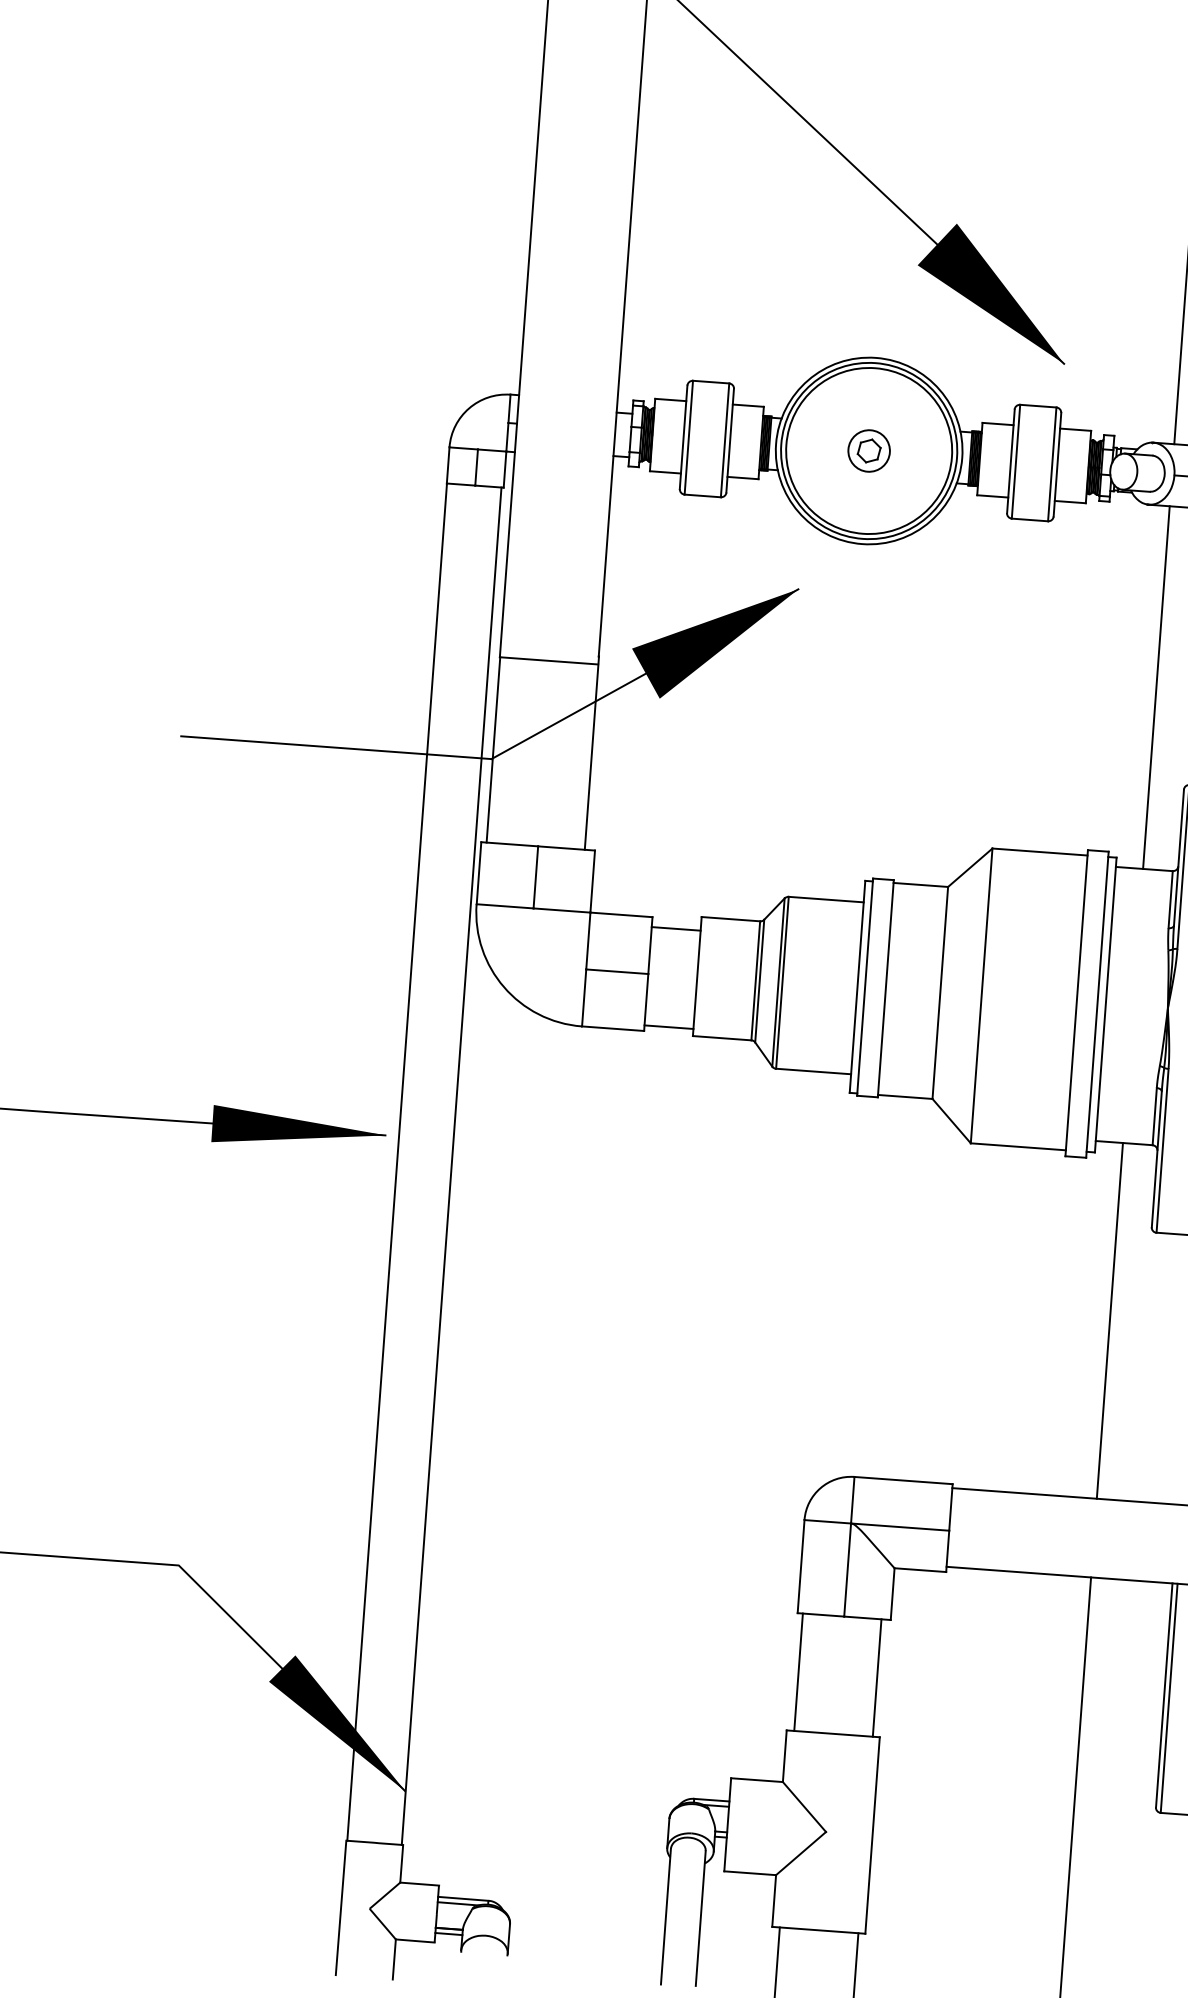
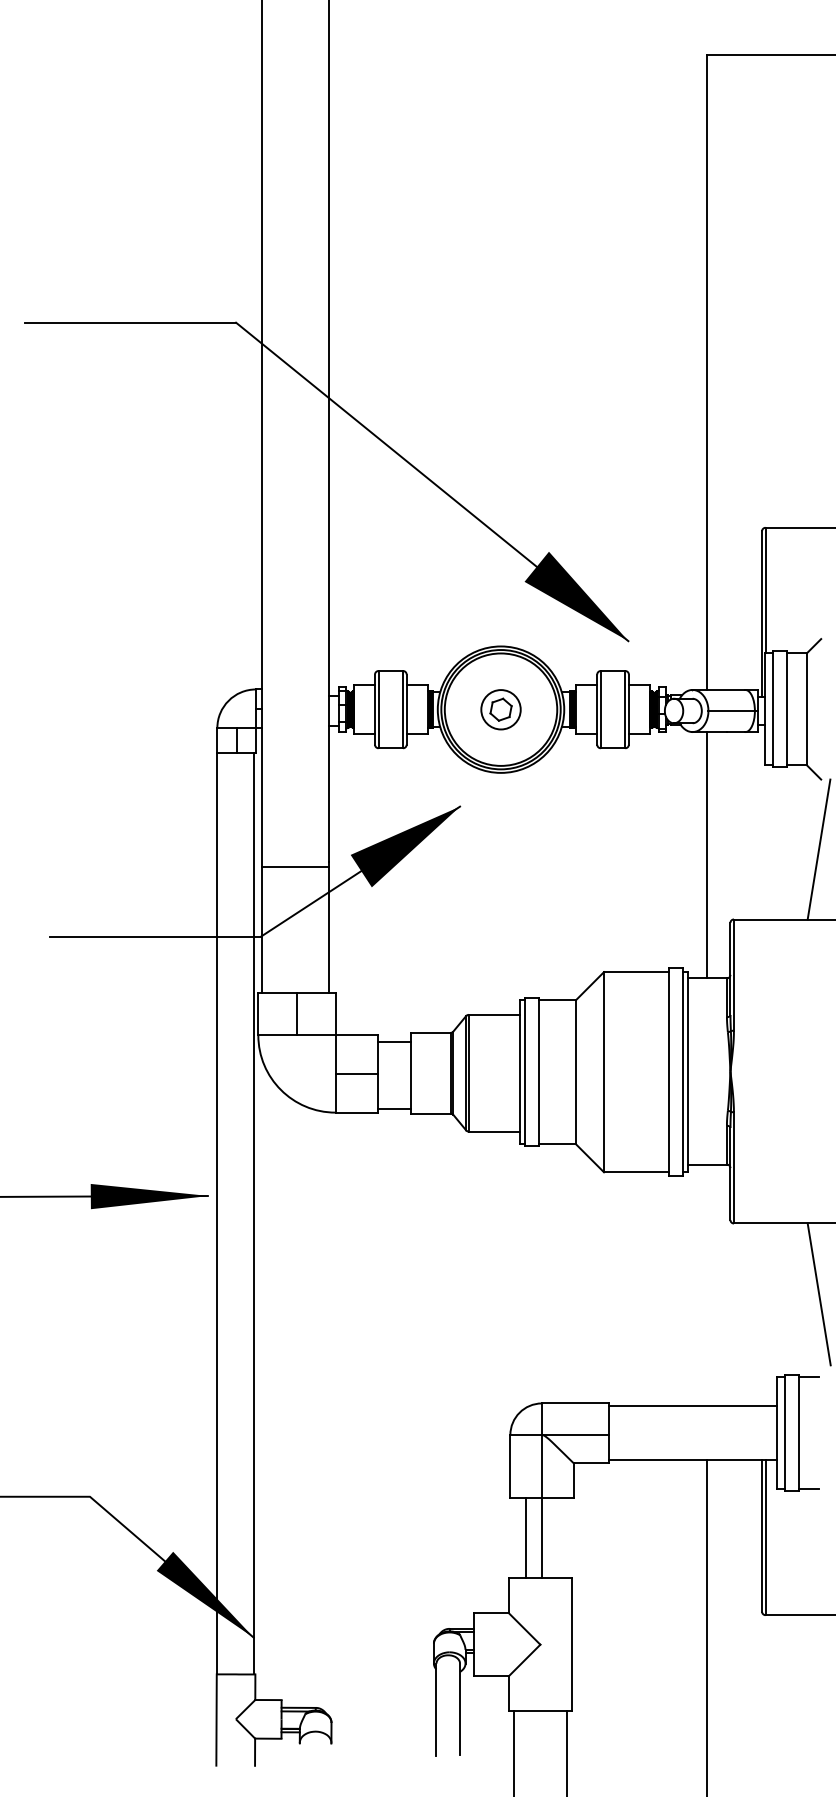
part: (868, 450) -> (500, 709), size x1.4
line: (1109, 1321) -> (706, 1285), removed
line: (797, 1672) -> (541, 1538), moved
line: (877, 1678) -> (526, 1538), moved

